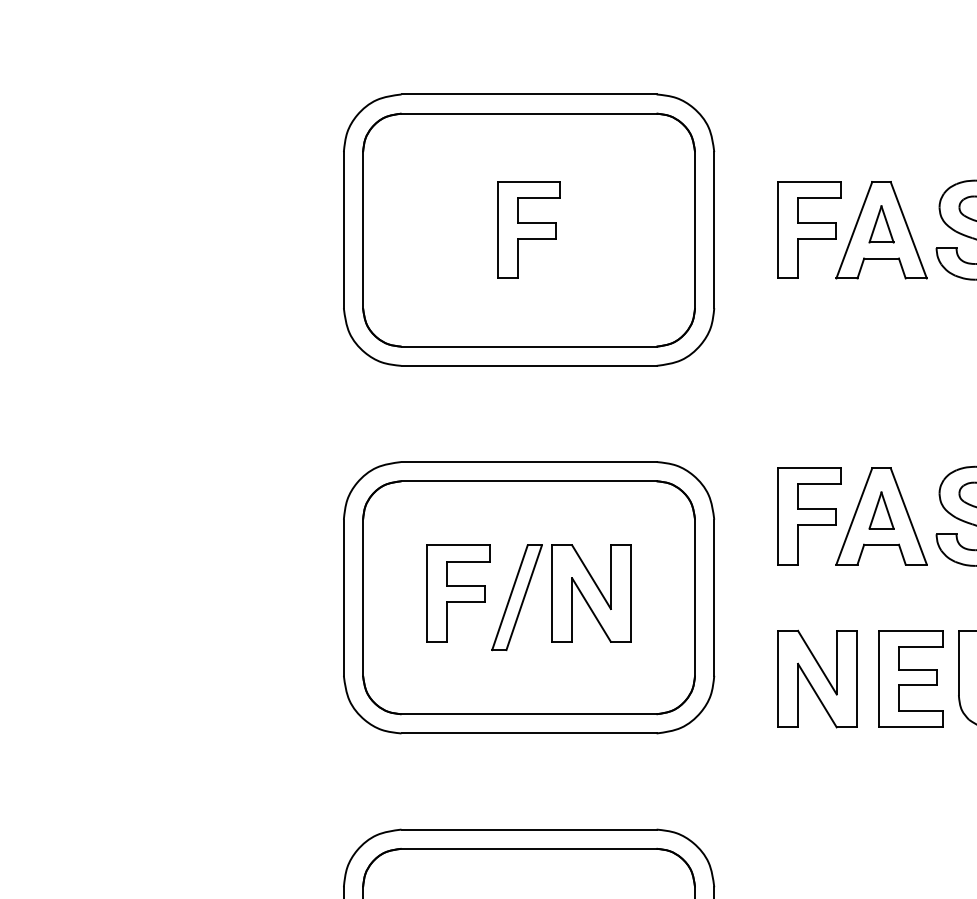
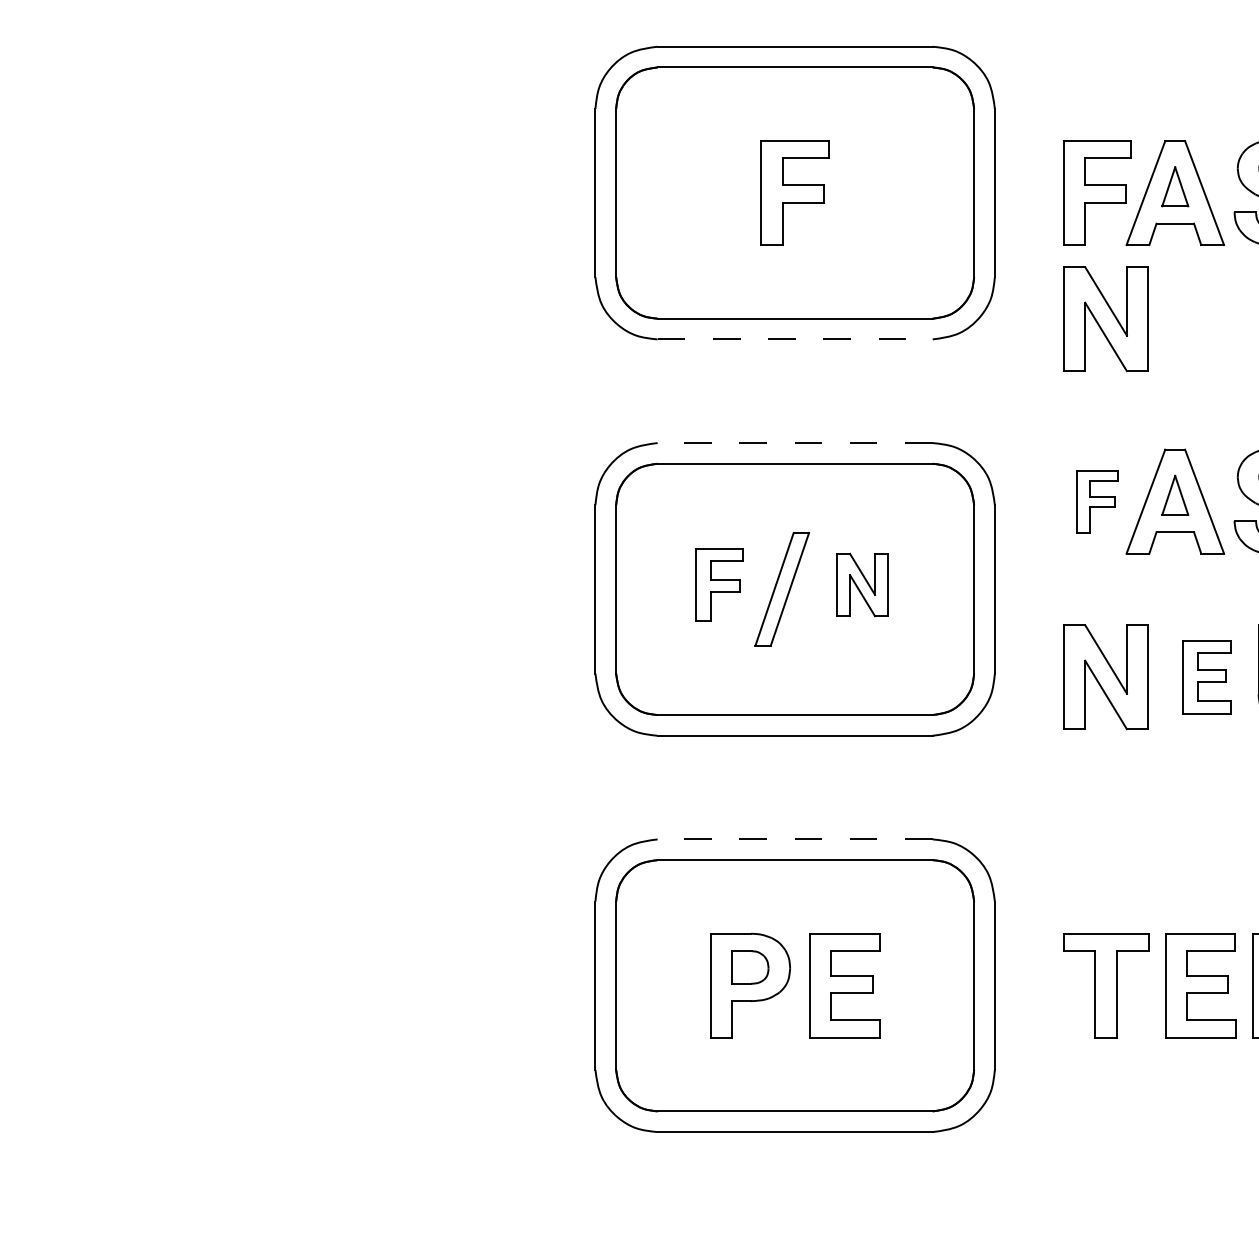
part: (816, 347) -> (1105, 319), added
line: (529, 365) -> (795, 339), solid -> dashed
line: (529, 462) -> (795, 443), solid -> dashed
part: (809, 516) -> (1097, 501), size x0.6
part: (458, 593) -> (719, 584), size x0.7
part: (591, 593) -> (862, 584), size x0.6
part: (910, 678) -> (1206, 676), size x0.7
line: (529, 829) -> (795, 839), solid -> dashed

